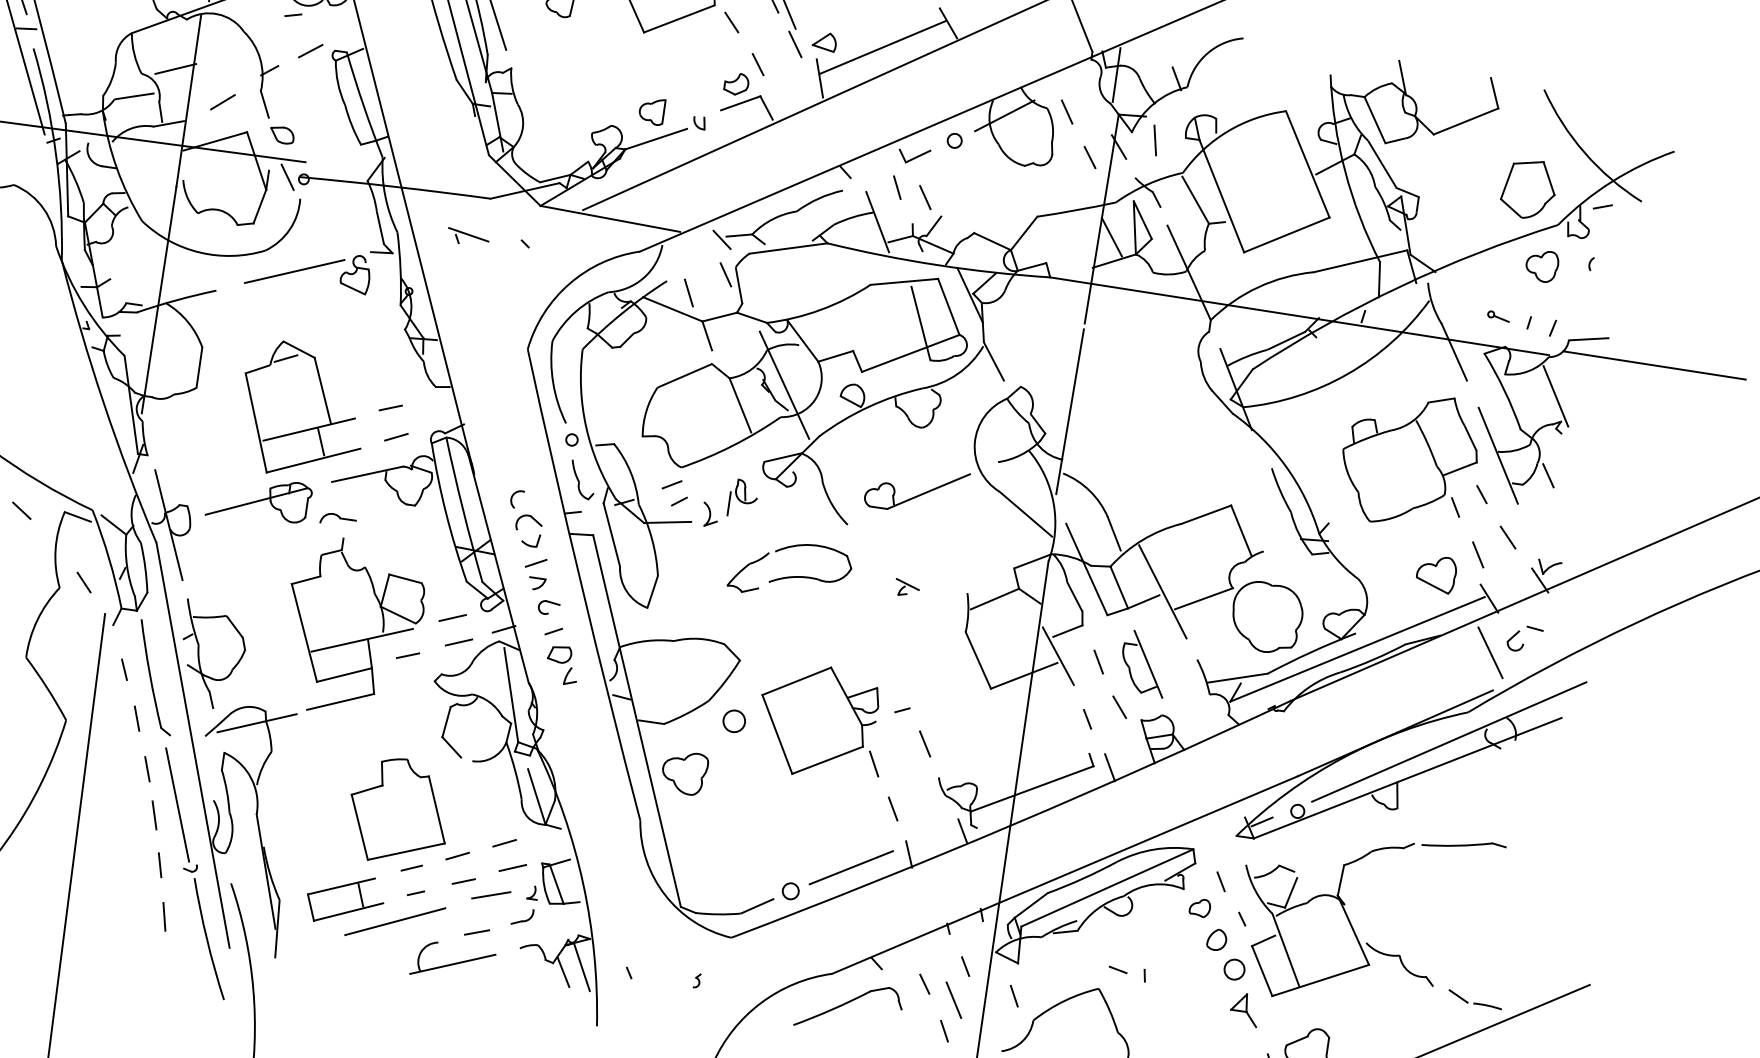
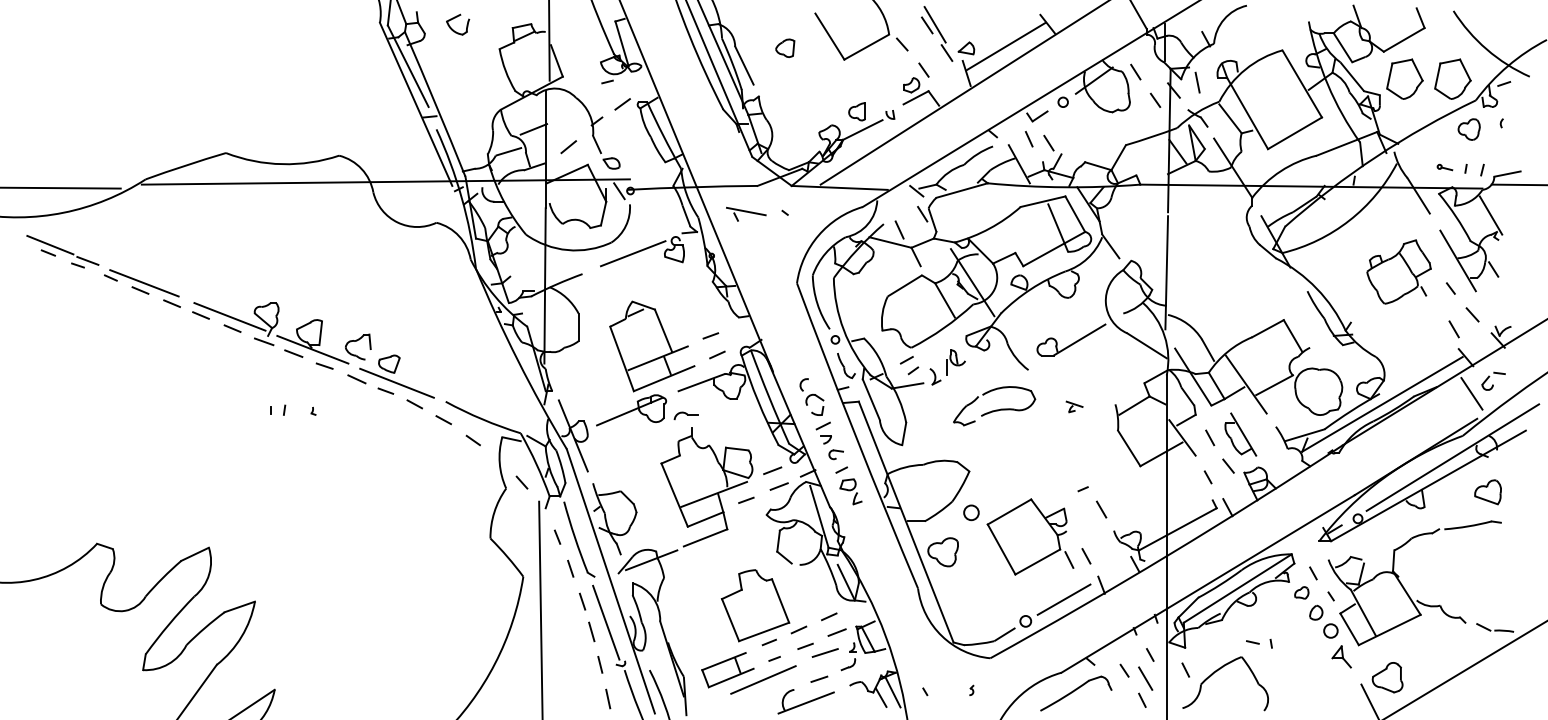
part: (1458, 177) -> (1404, 78), added
part: (468, 236) -> (746, 213), size x1.4
part: (1408, 458) -> (1398, 271), size x0.7
part: (1435, 574) -> (1487, 492), moved
part: (822, 721) -> (1030, 536), moved

